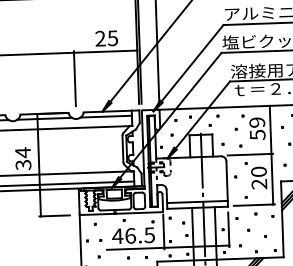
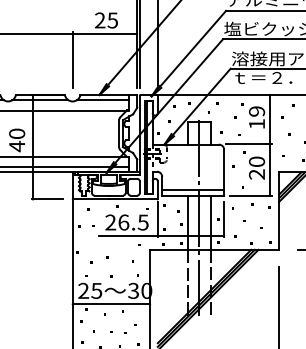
text: (258, 135) -> (257, 124), 59 -> 19
text: (23, 159) -> (17, 140), 34 -> 40
text: (117, 236) -> (110, 222), 46.5 -> 26.5

